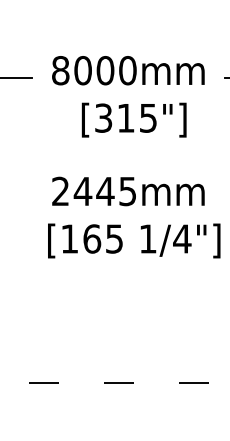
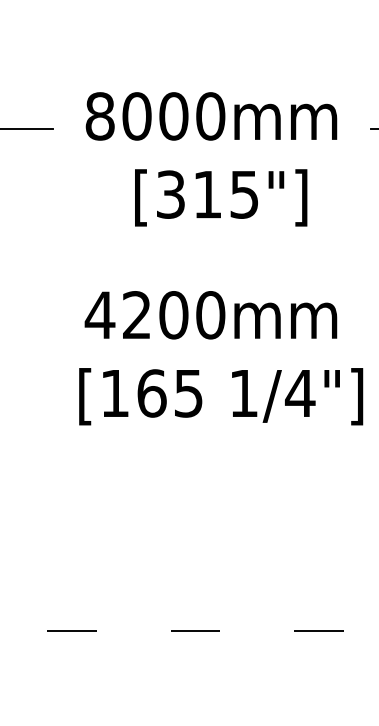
text: (93, 191) -> (154, 315), 2445mm -> 4200mm

